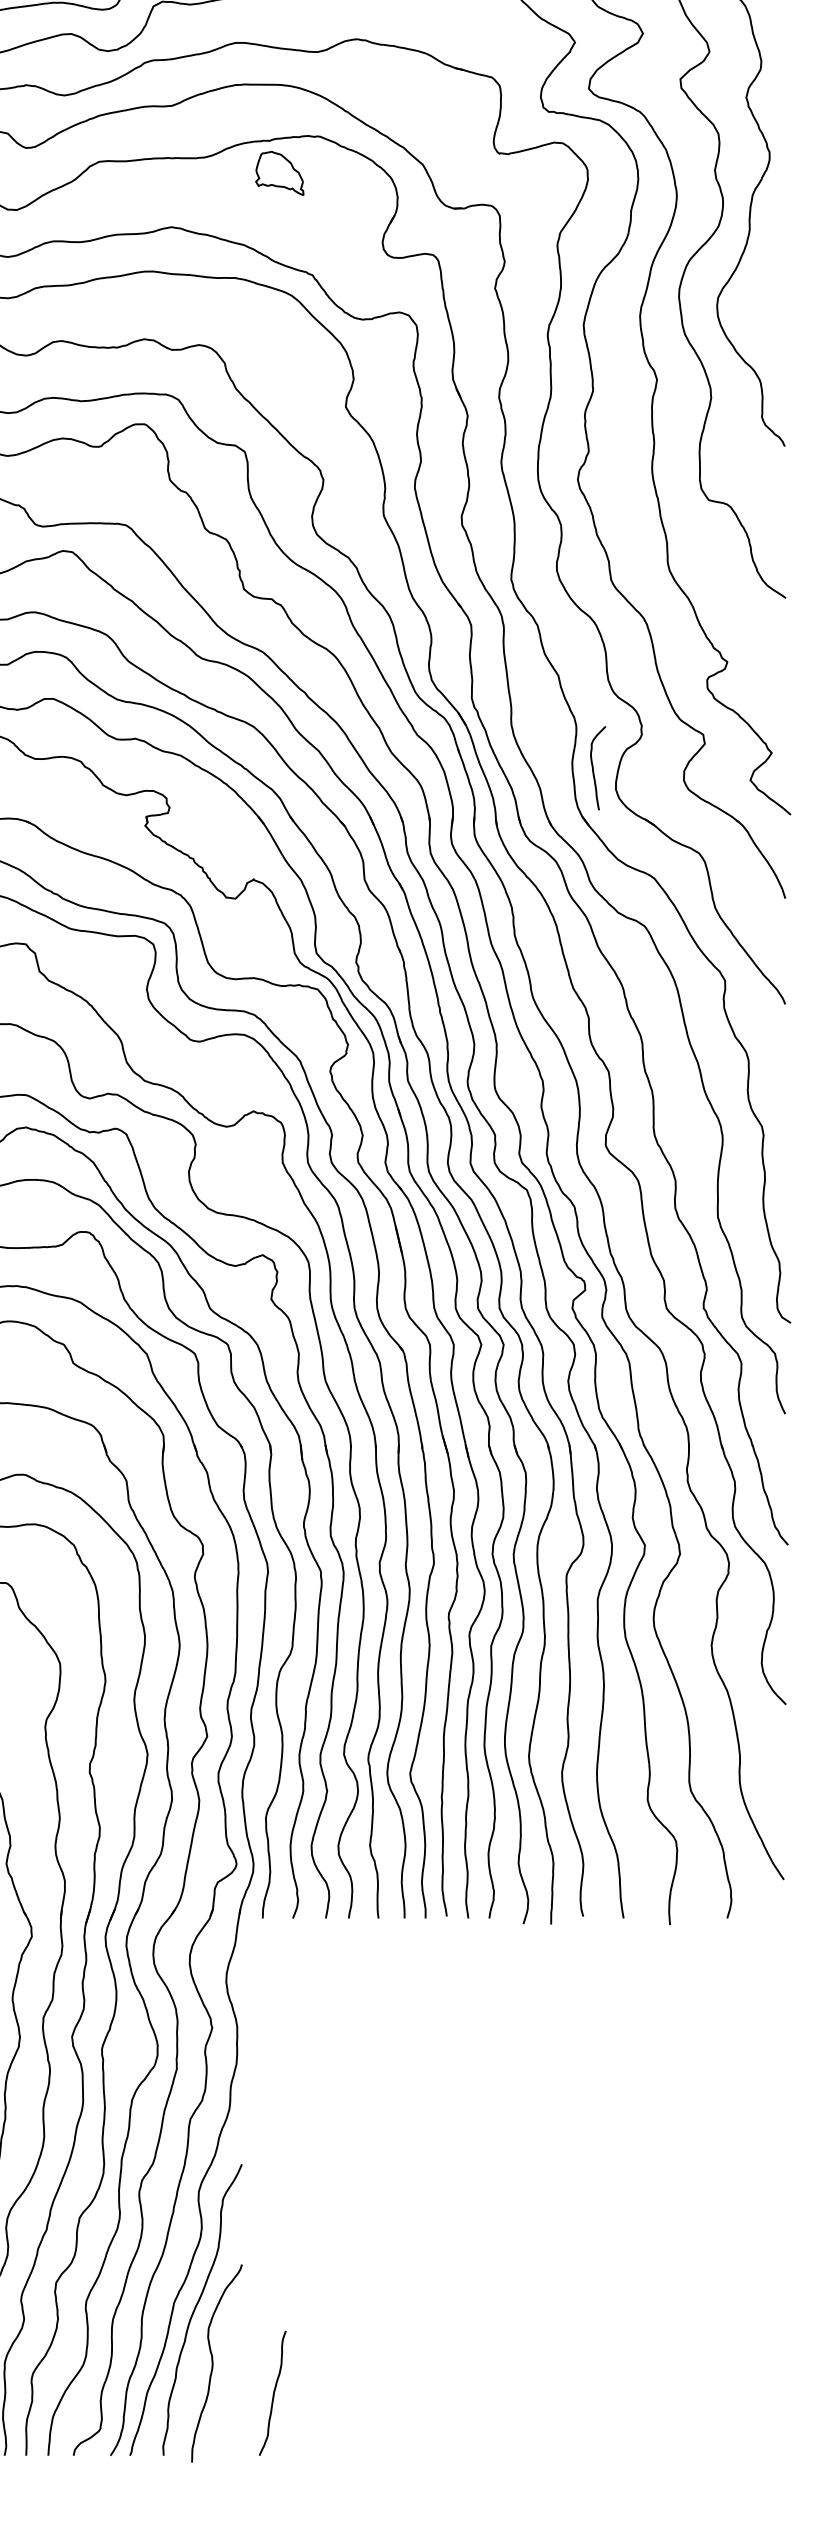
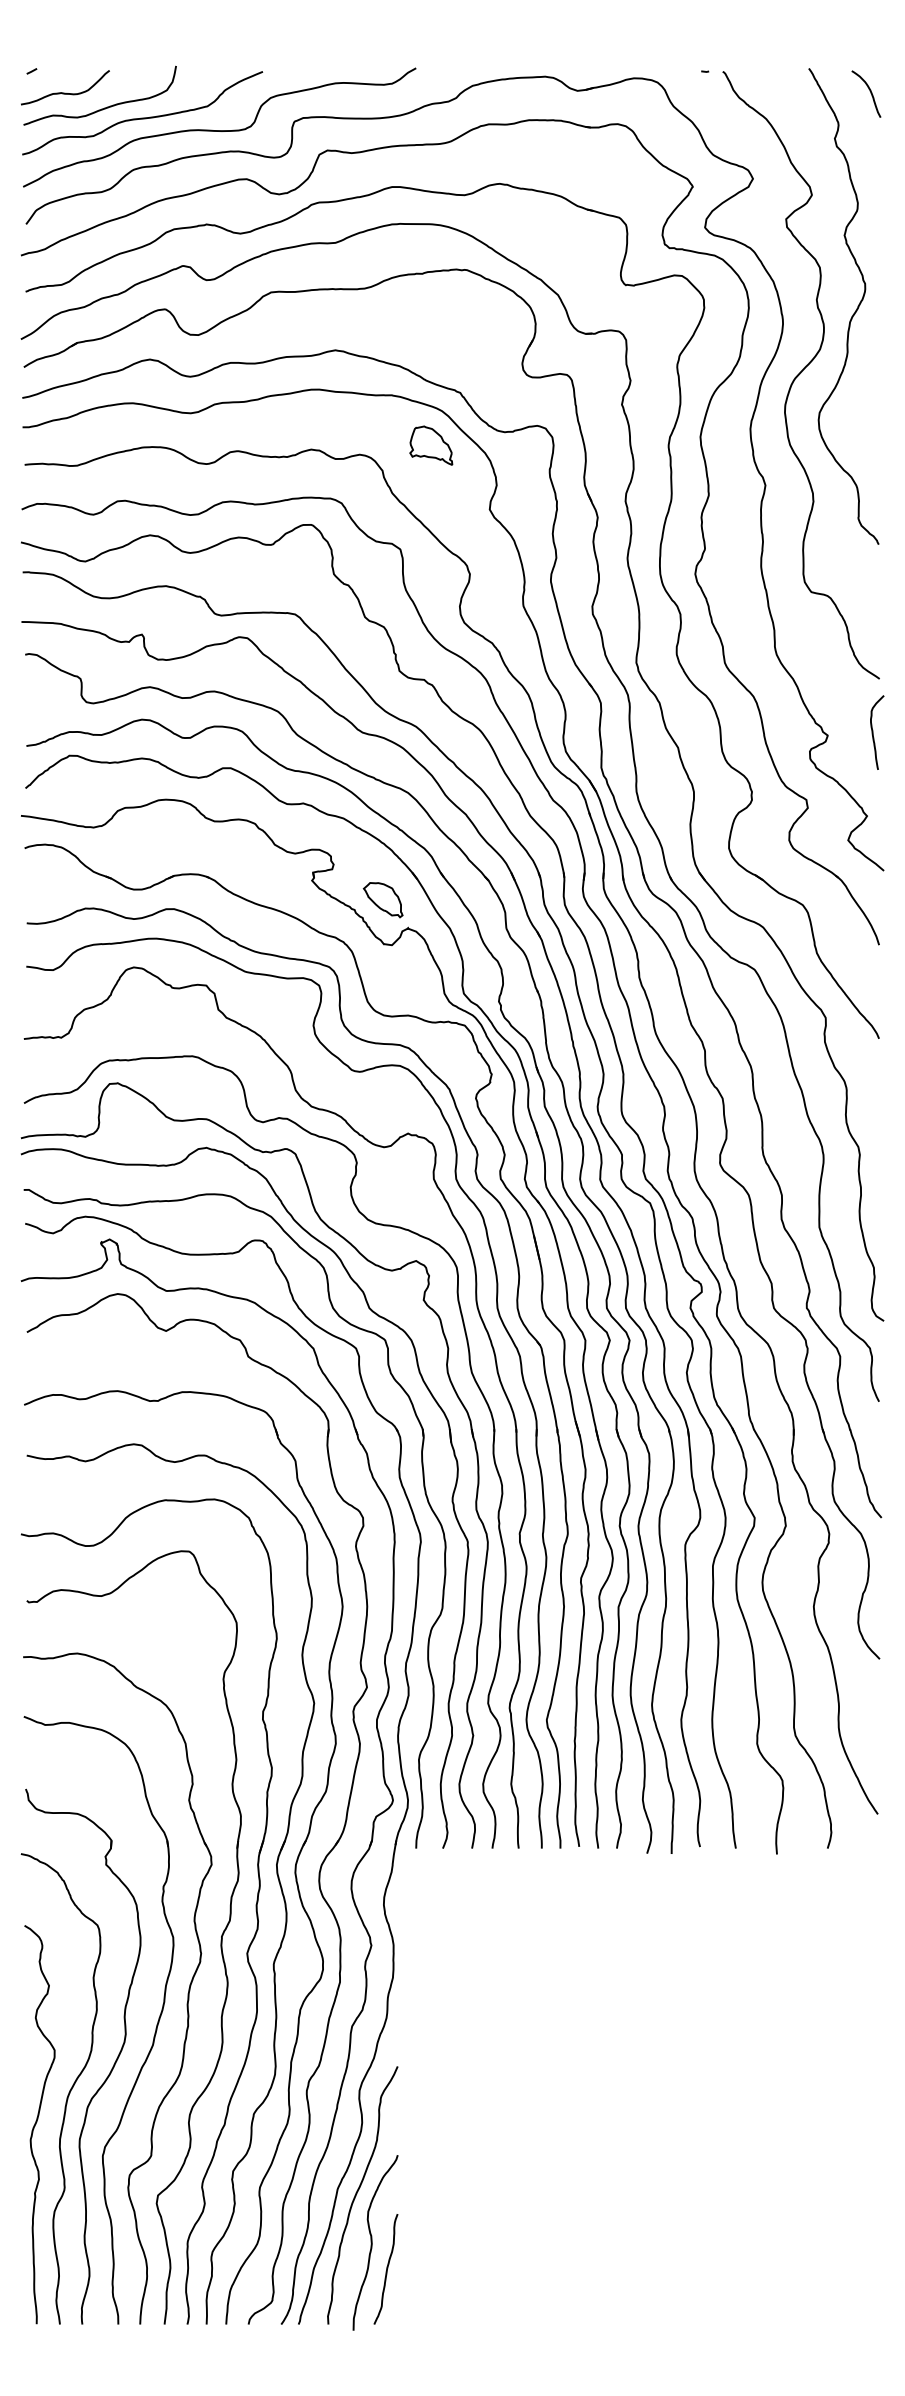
part: (280, 173) -> (431, 445), moved
curve: (593, 768) -> (873, 732), moved
part: (224, 848) -> (382, 900), added
curve: (273, 2393) -> (386, 2269), moved

